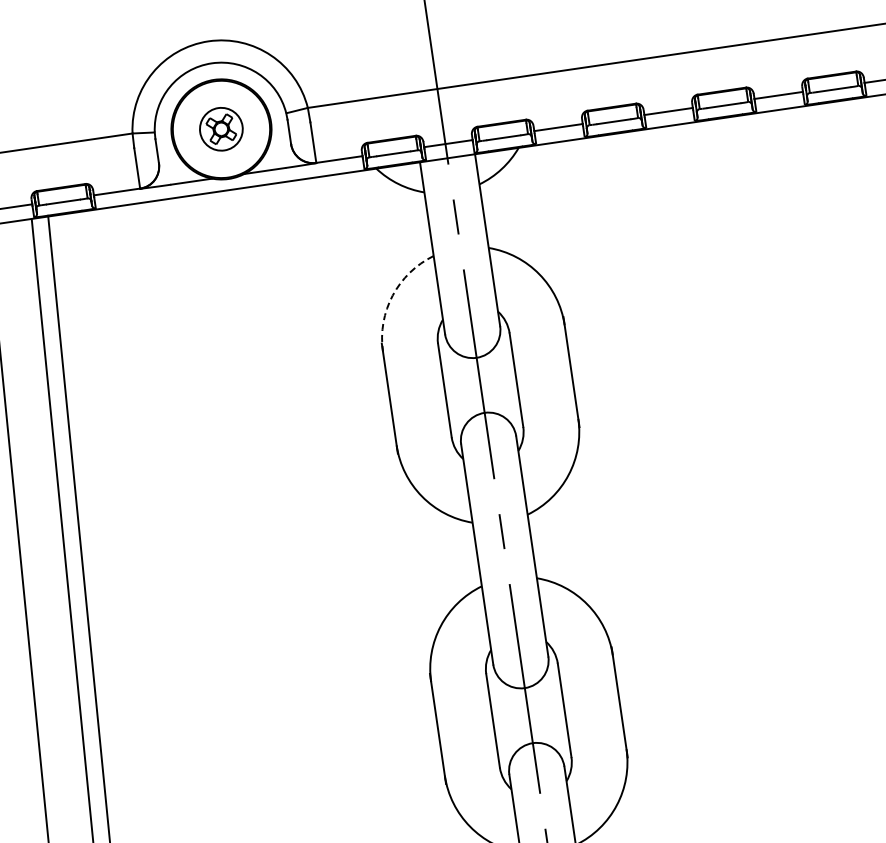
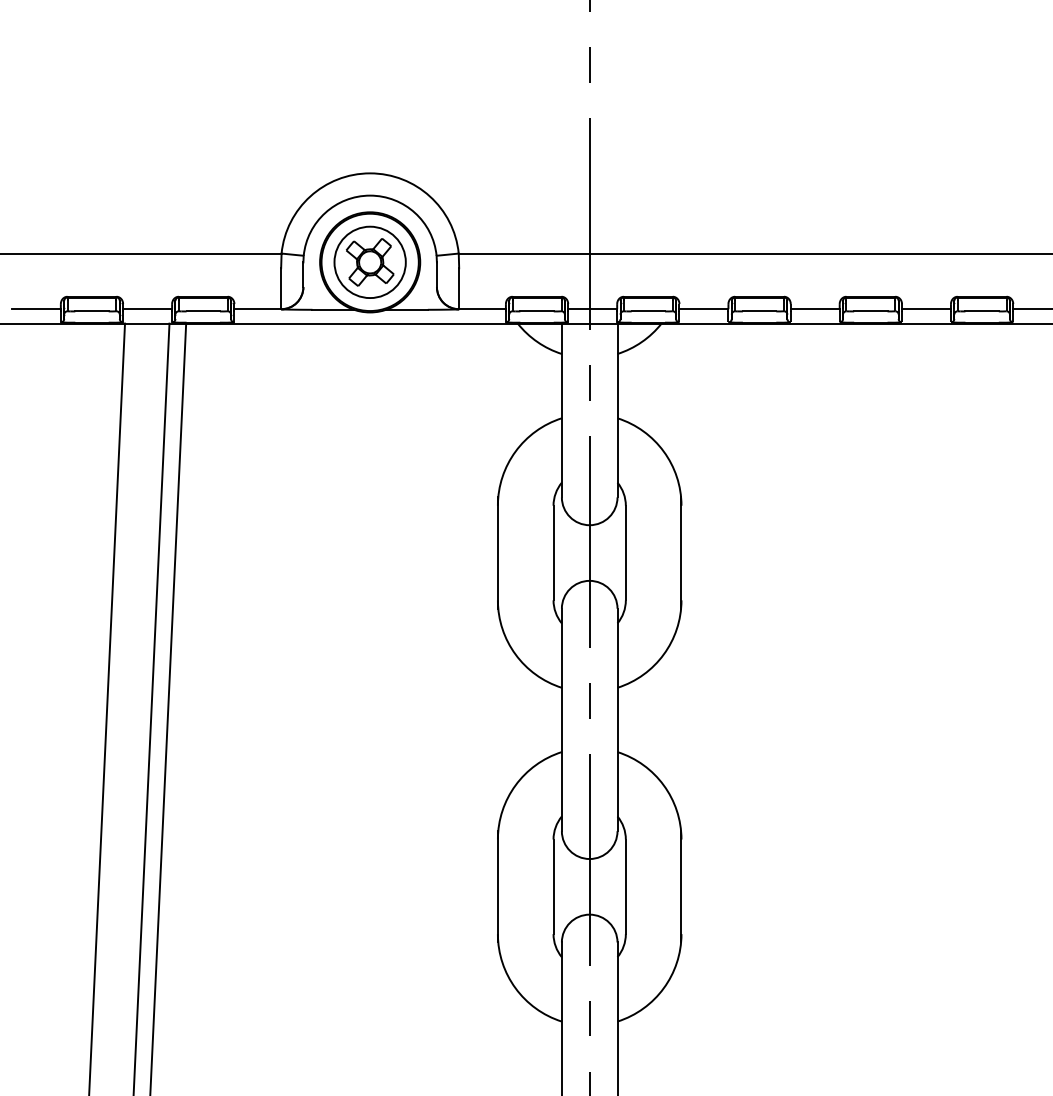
part: (220, 128) -> (369, 261), size x1.67
arc: (392, 295) -> (515, 451), dashed -> solid

